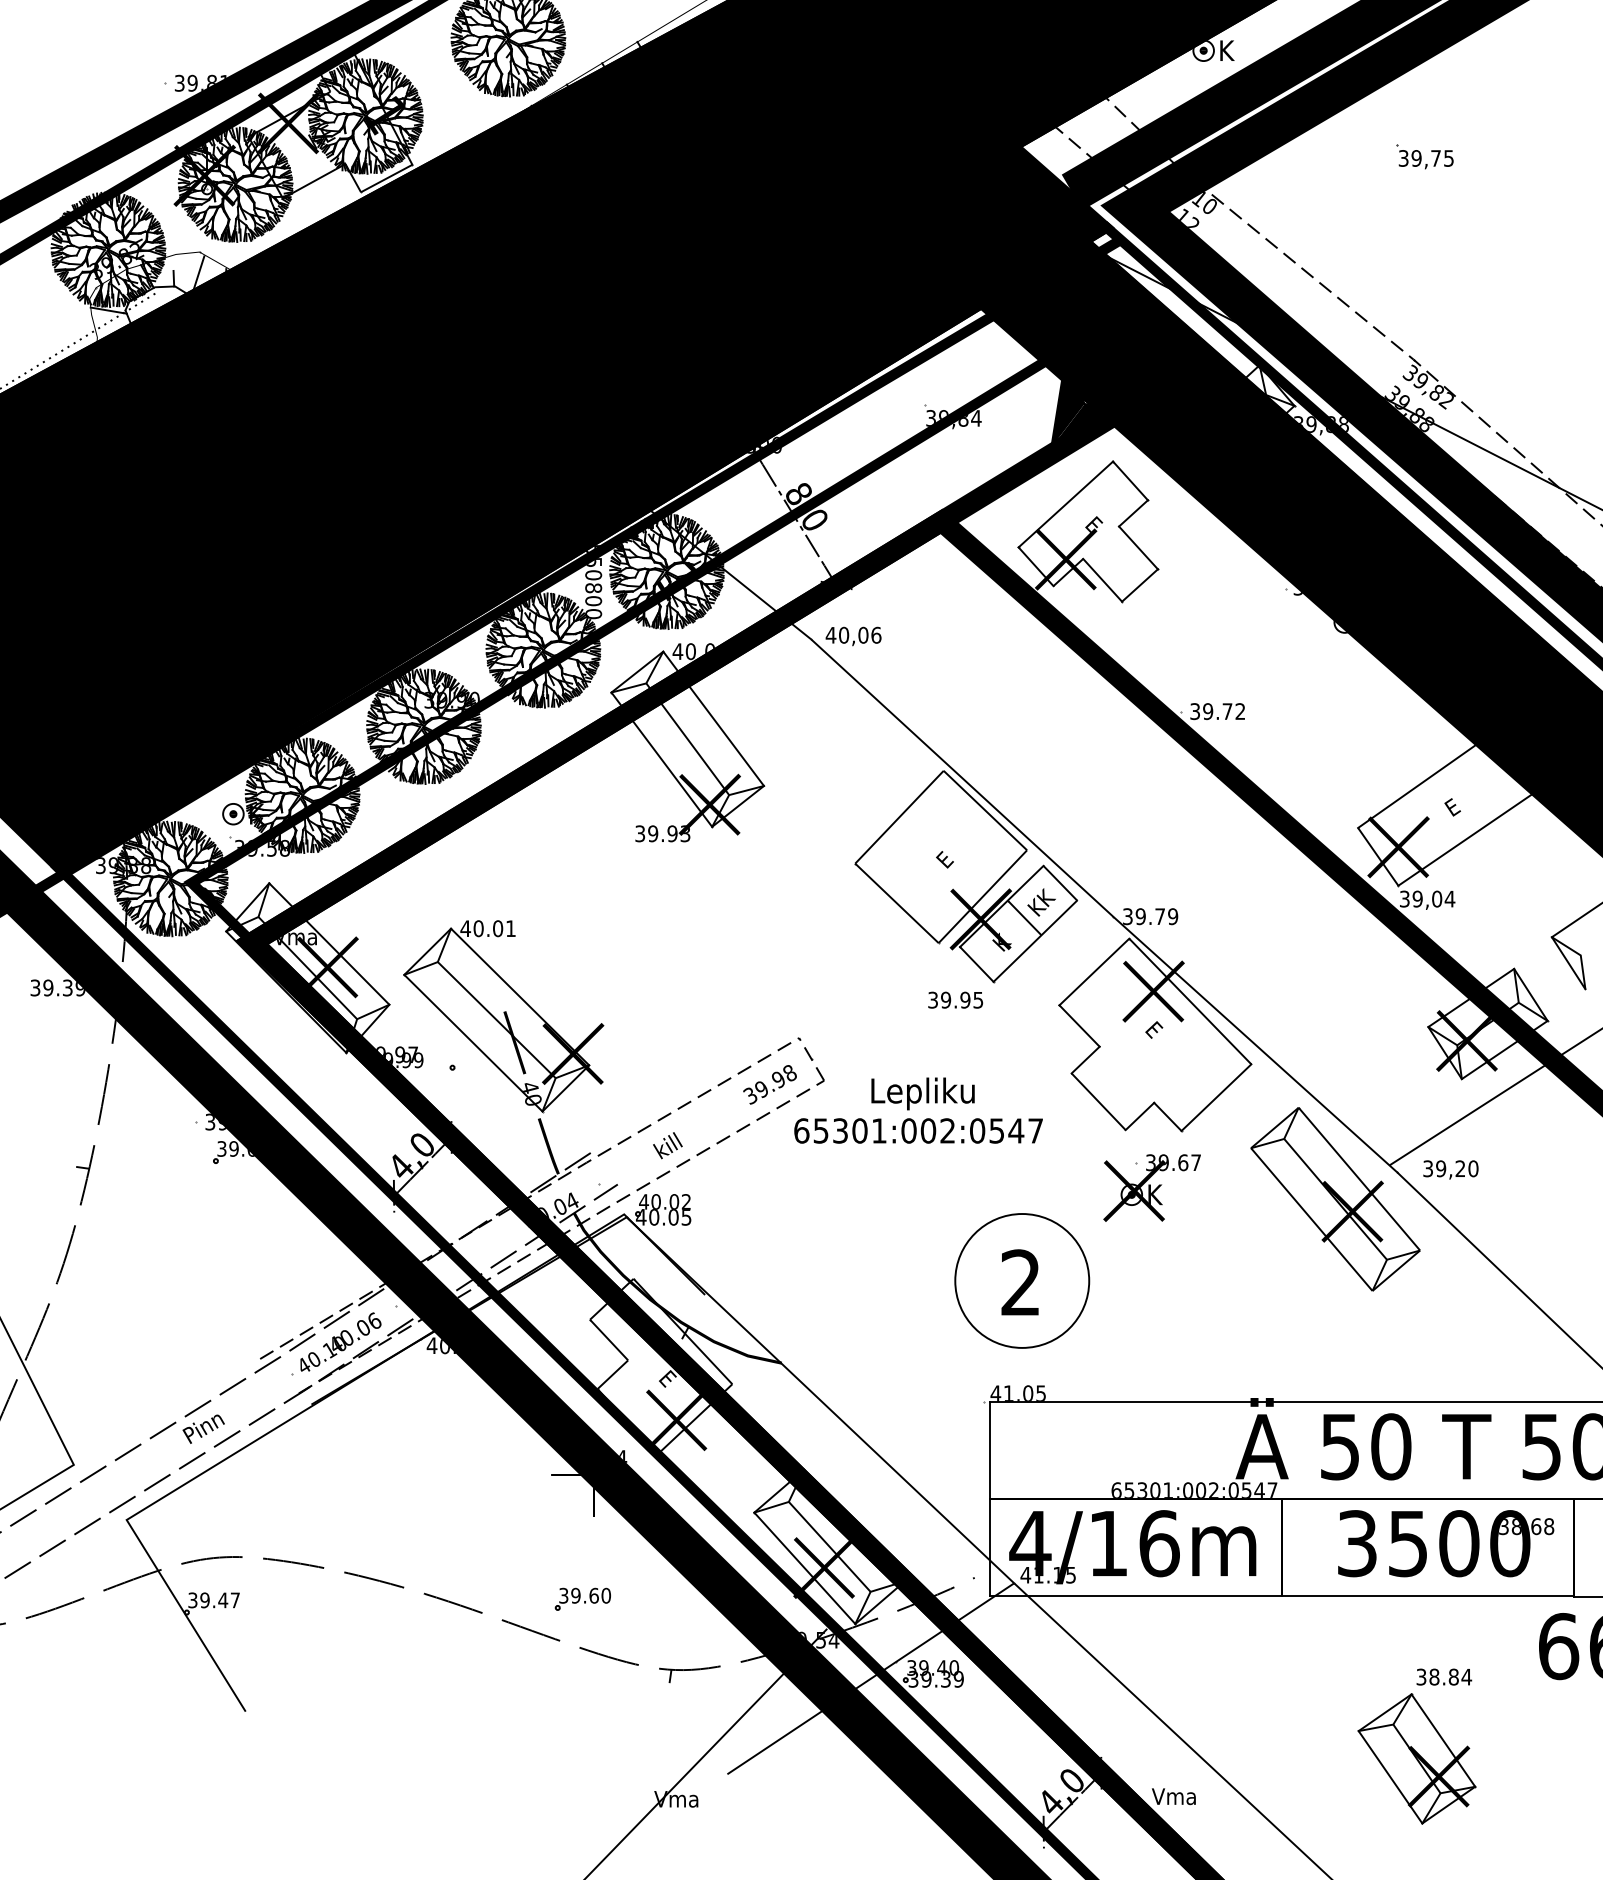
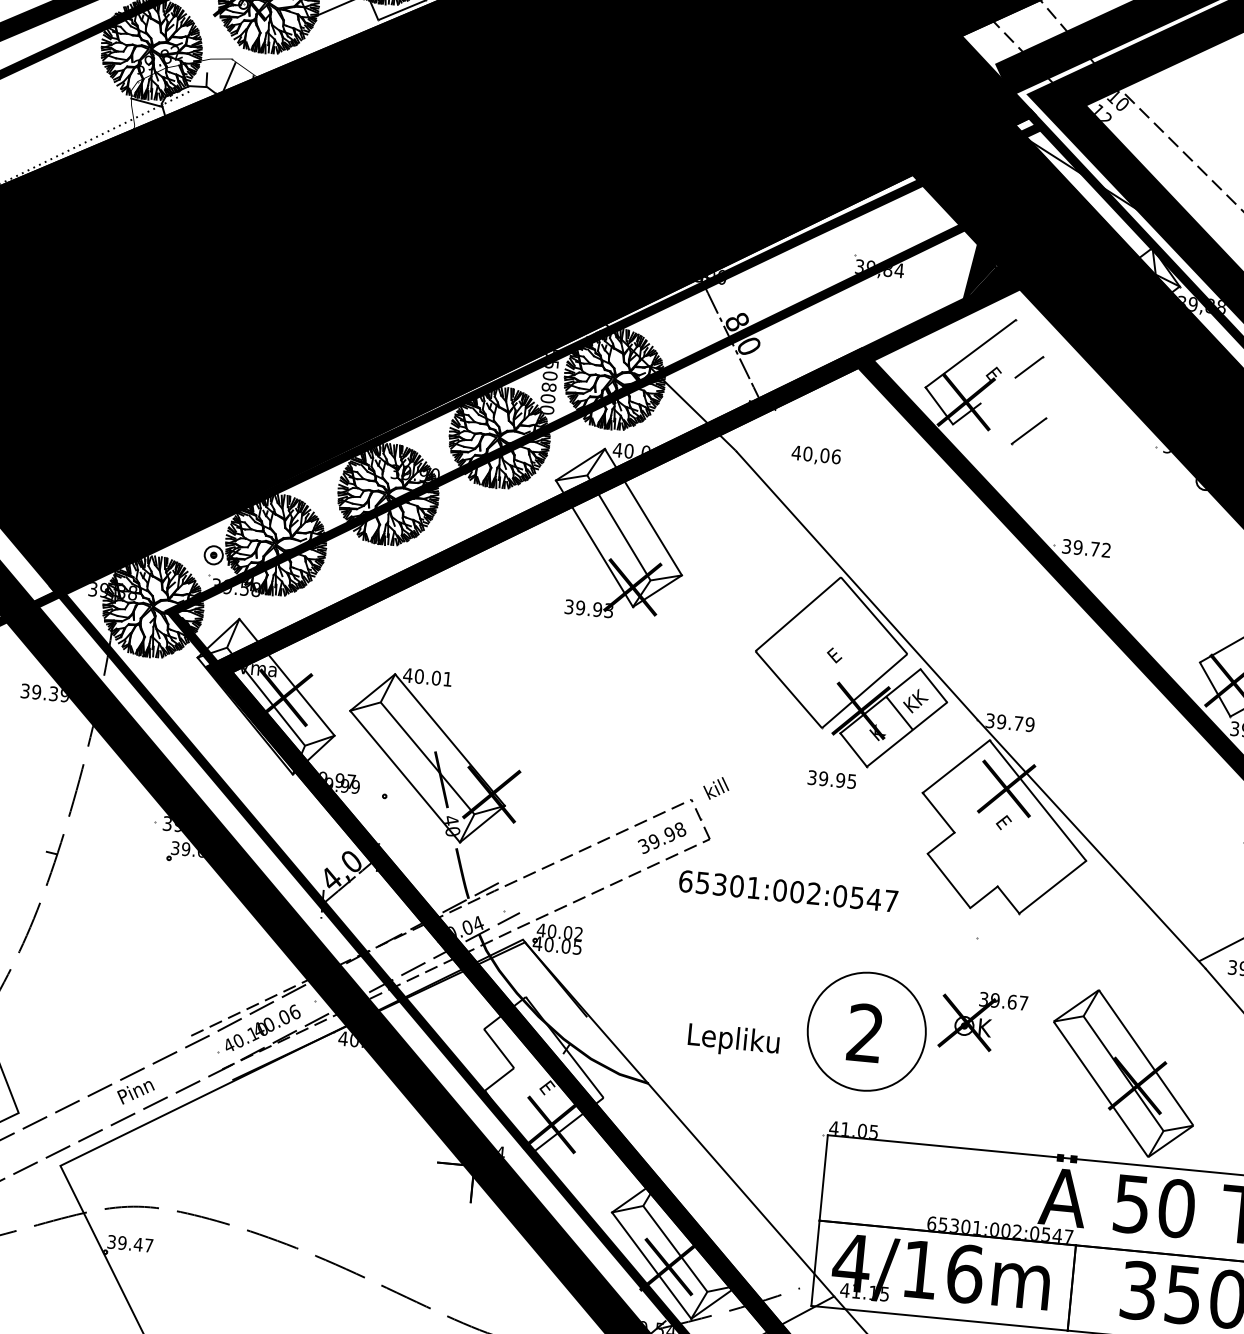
line: (1130, 480) -> (1029, 338), removed
line: (1138, 547) -> (1030, 397), removed
line: (1102, 579) -> (996, 422), removed
text: (853, 636) -> (816, 455), moved
text: (922, 1093) -> (733, 1040), moved
text: (667, 1145) -> (715, 788), moved
part: (1151, 1187) -> (982, 1021), moved
part: (1335, 1199) -> (1123, 1073), moved
part: (582, 1598) -> (453, 1273), removed

